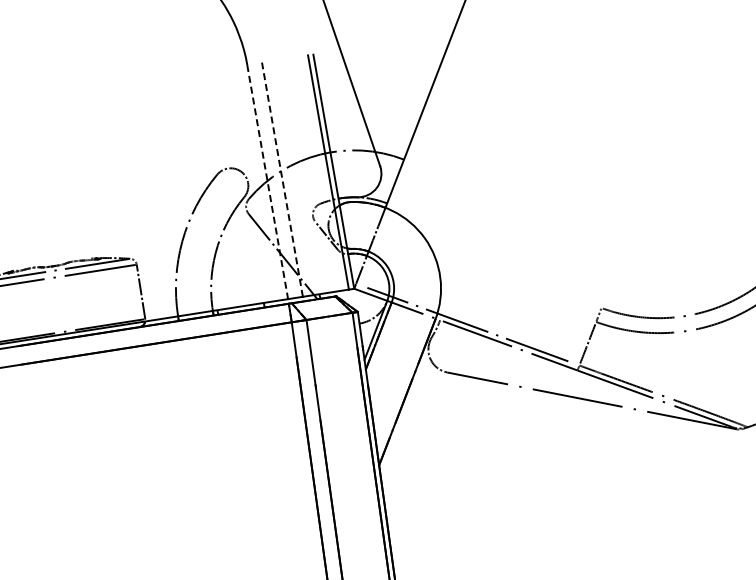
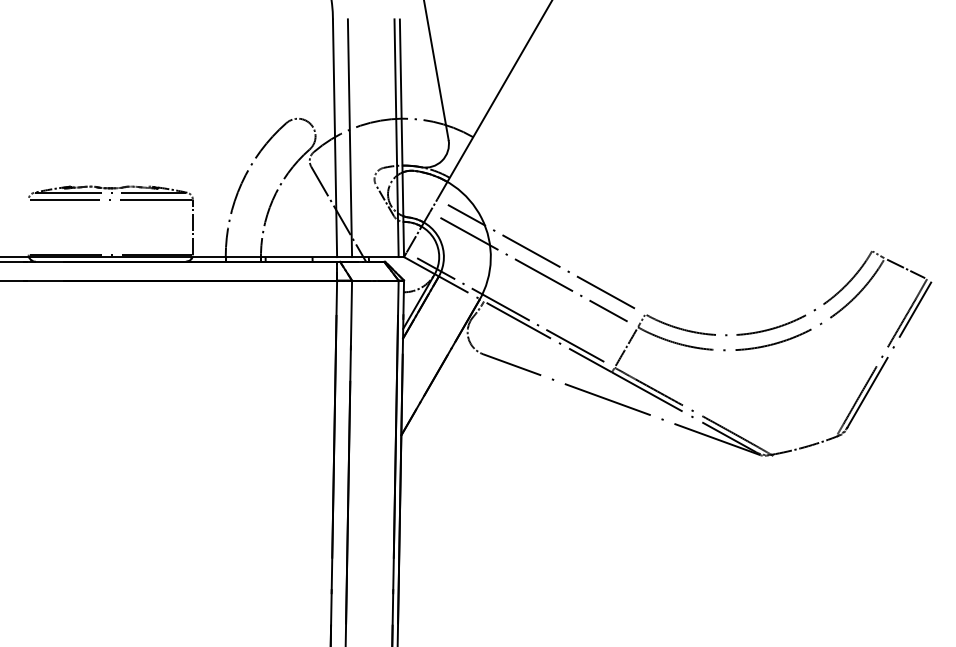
line: (282, 180) -> (349, 138), dashed -> solid
line: (268, 182) -> (335, 138), dashed -> solid
line: (488, 267) -> (540, 256), added
line: (484, 281) -> (533, 269), added

